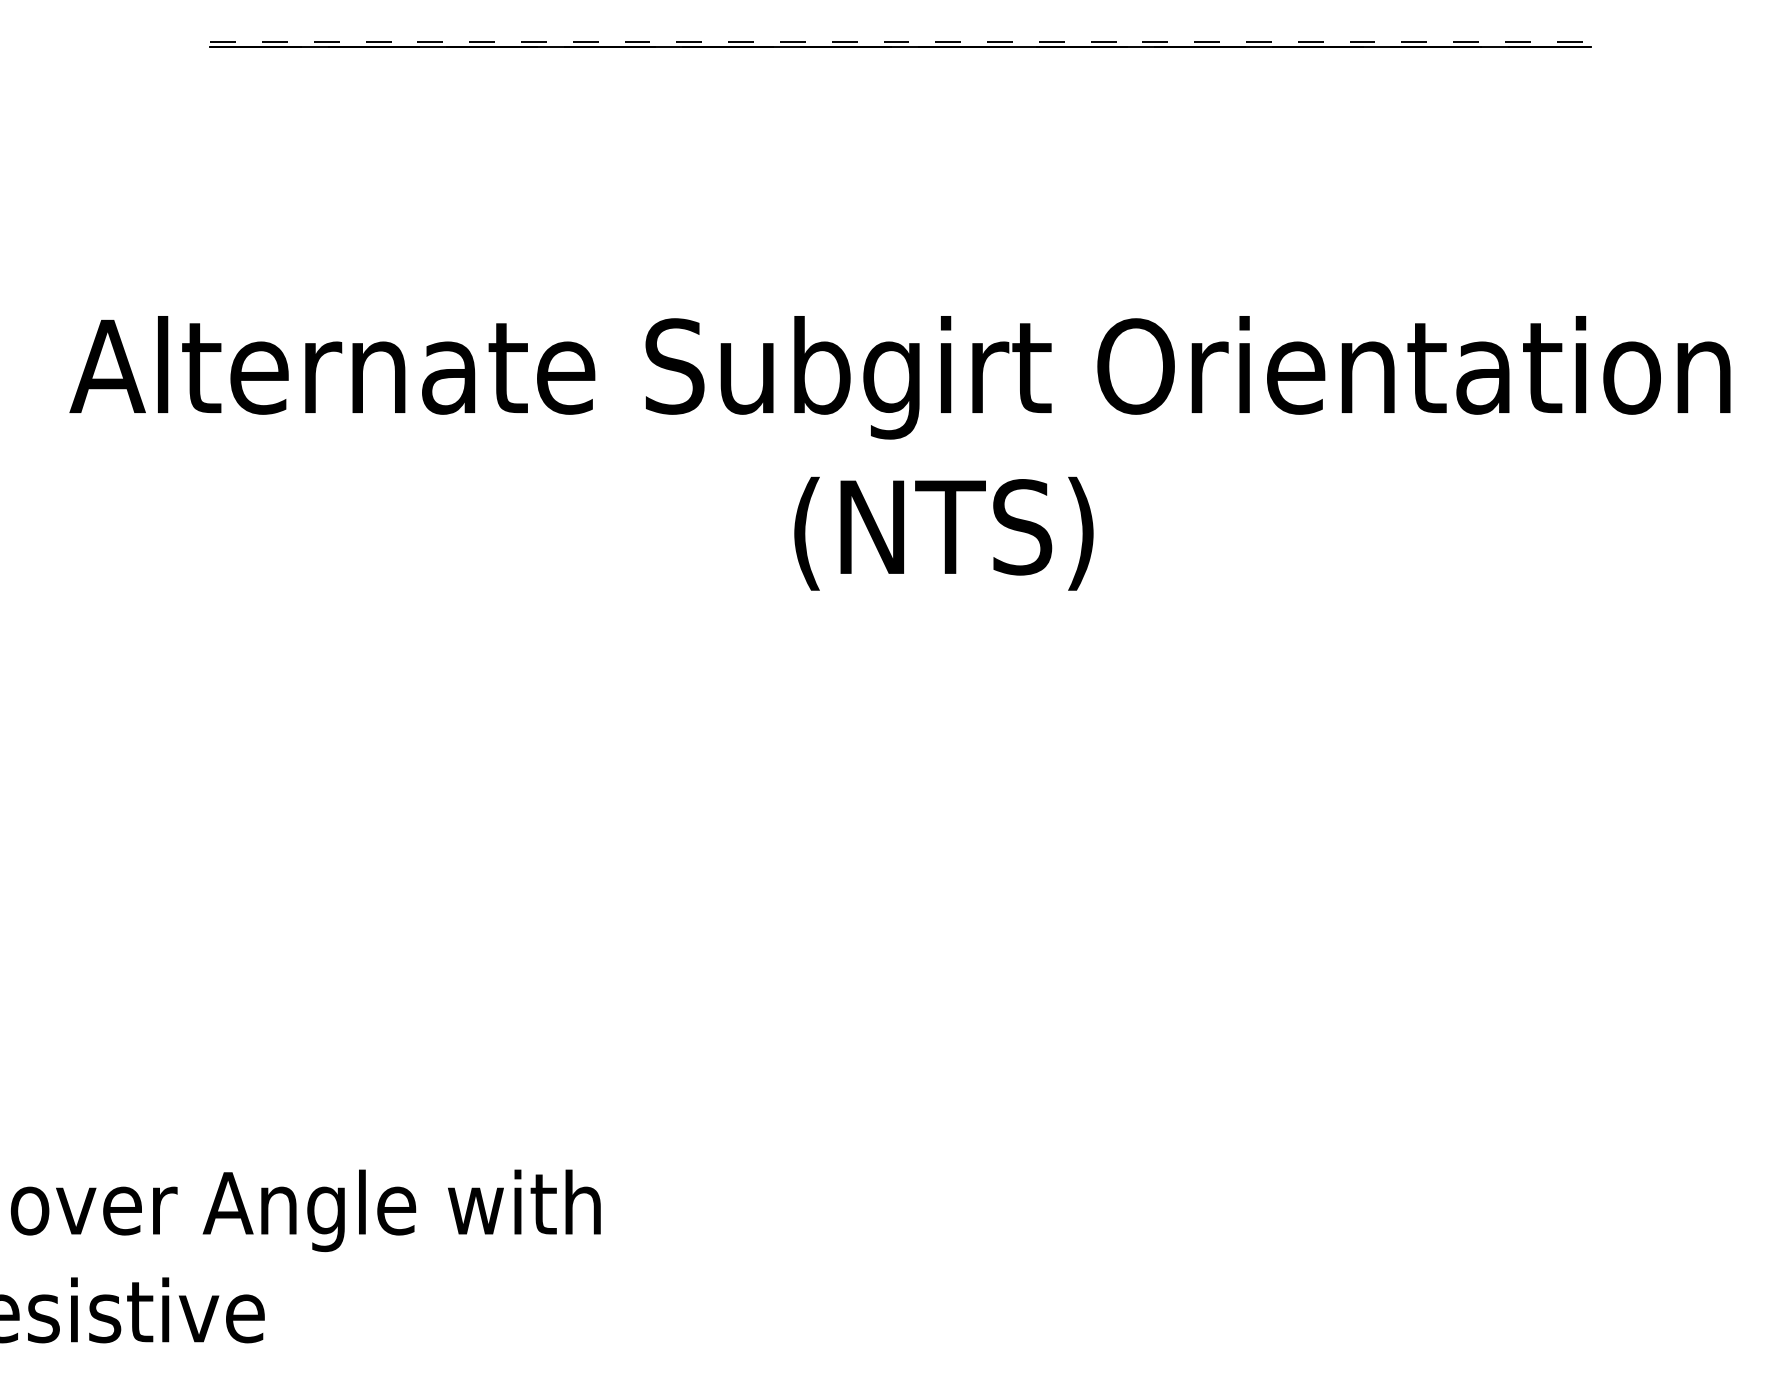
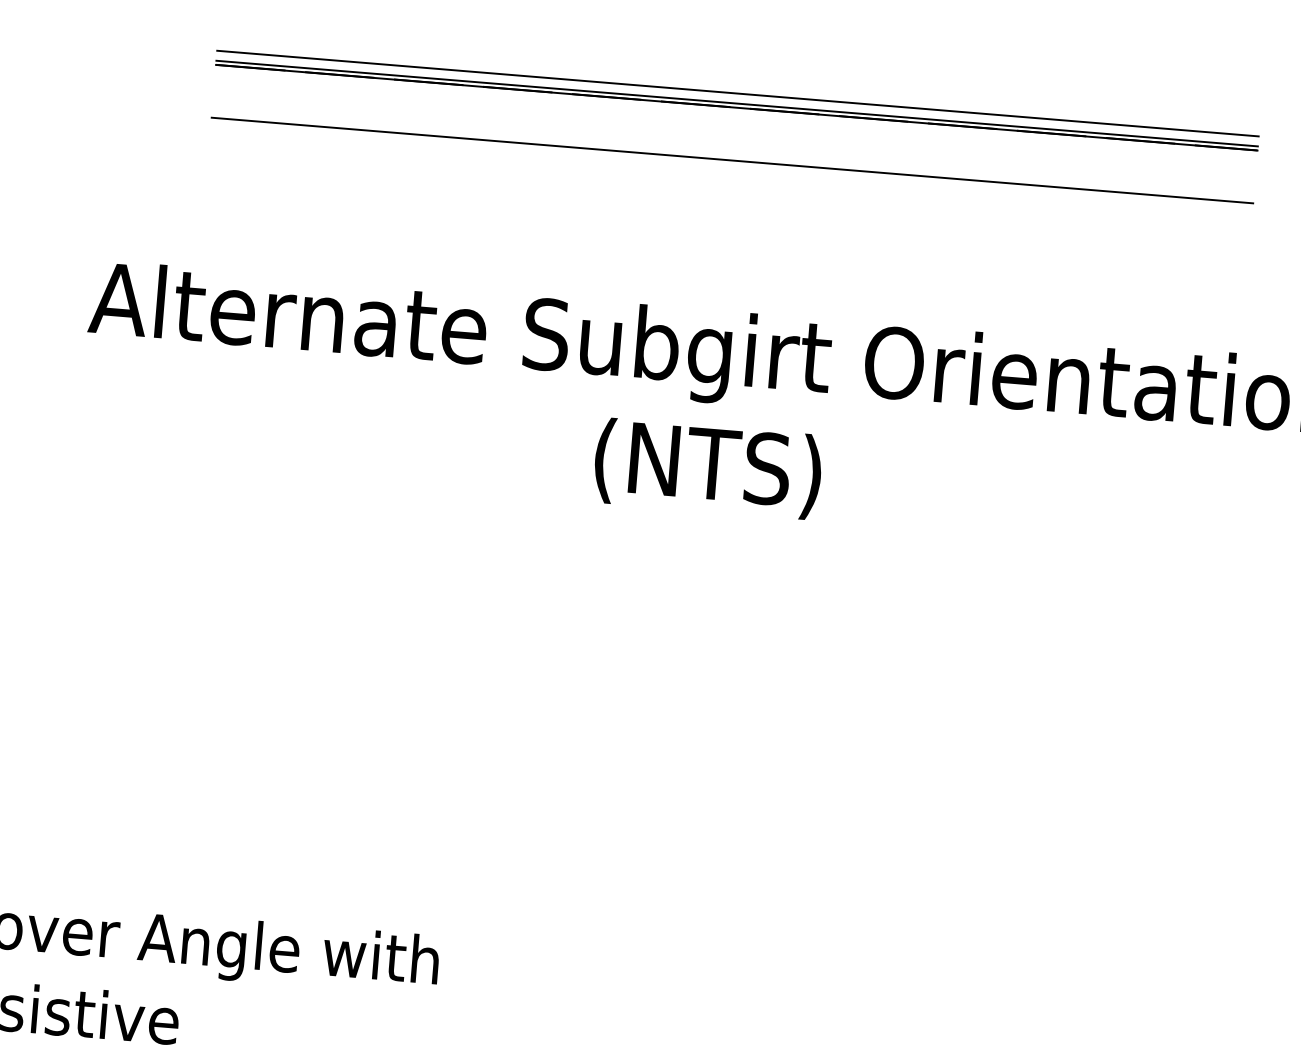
line: (900, 28) -> (737, 93), added
line: (901, 41) -> (737, 103), dashed -> solid
line: (900, 117) -> (732, 160), added
text: (943, 533) -> (707, 468), moved

